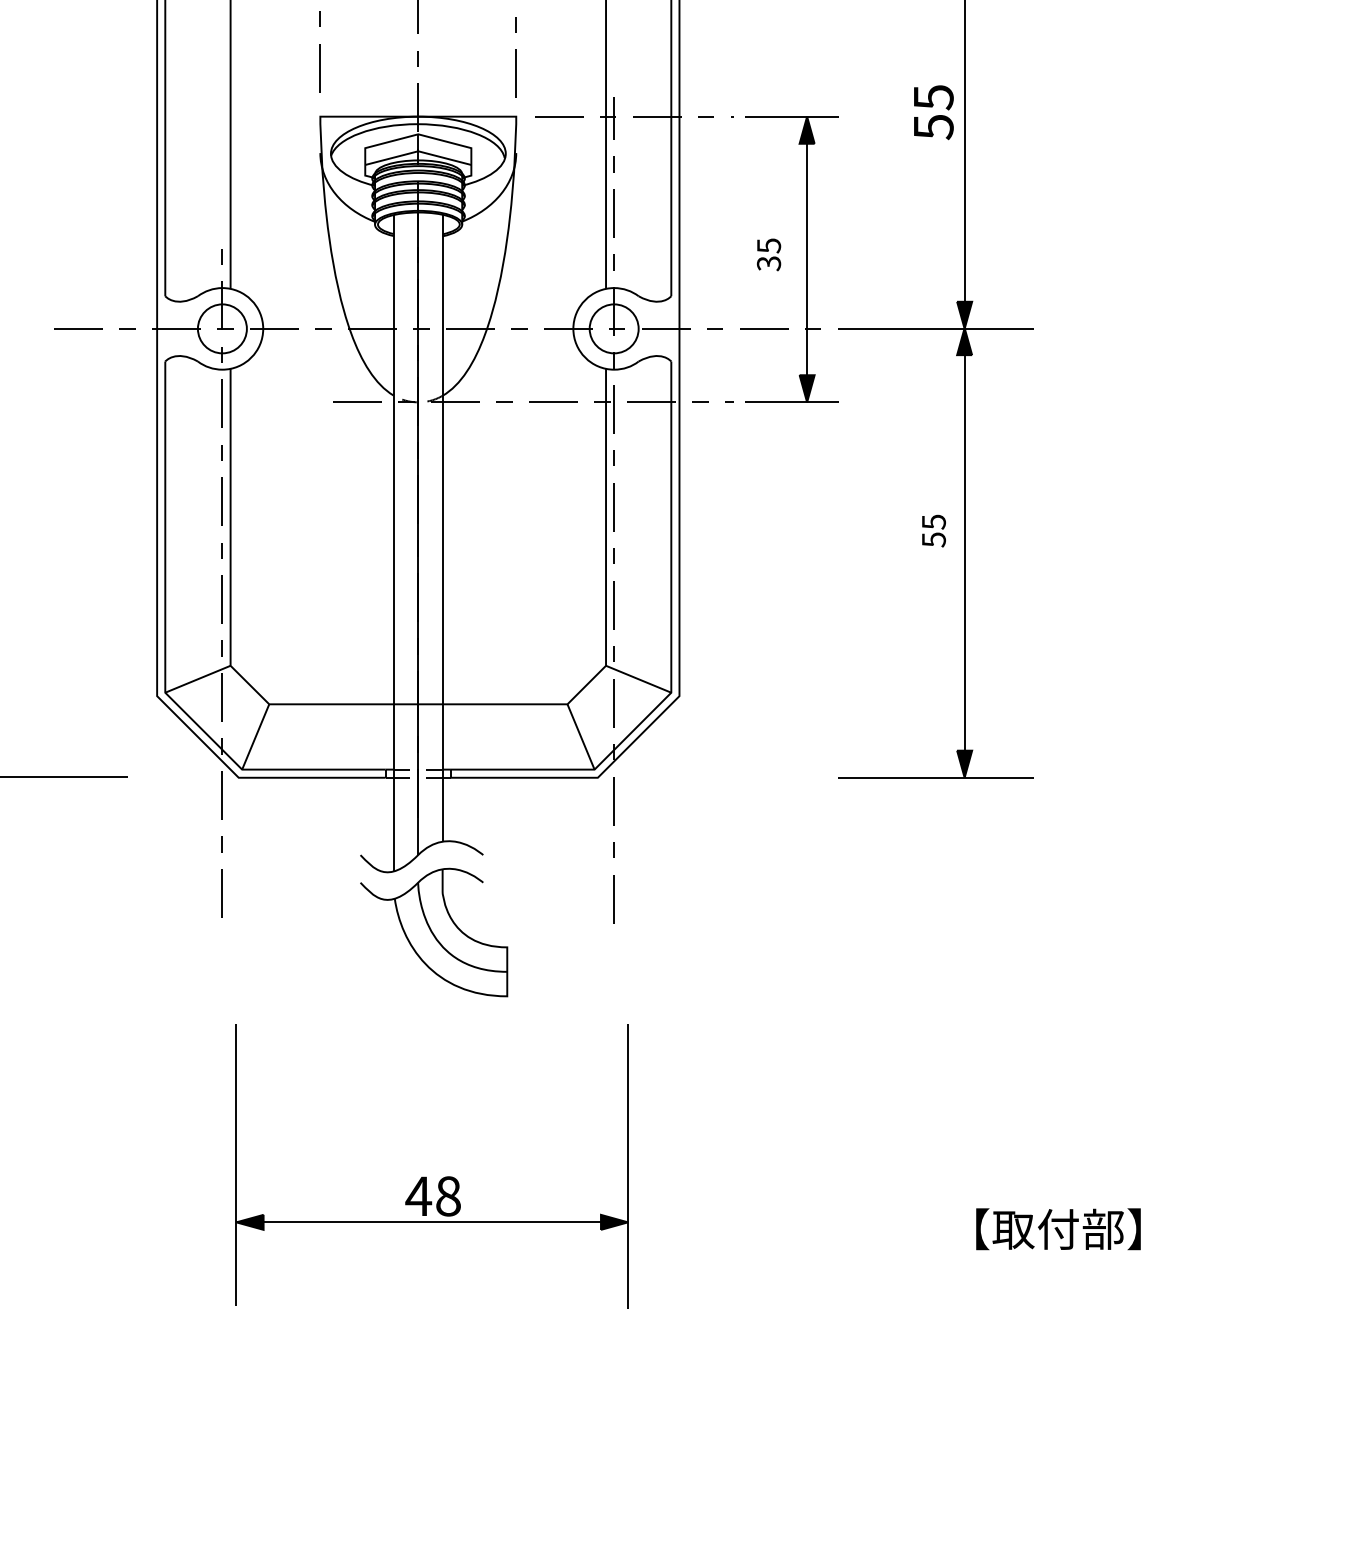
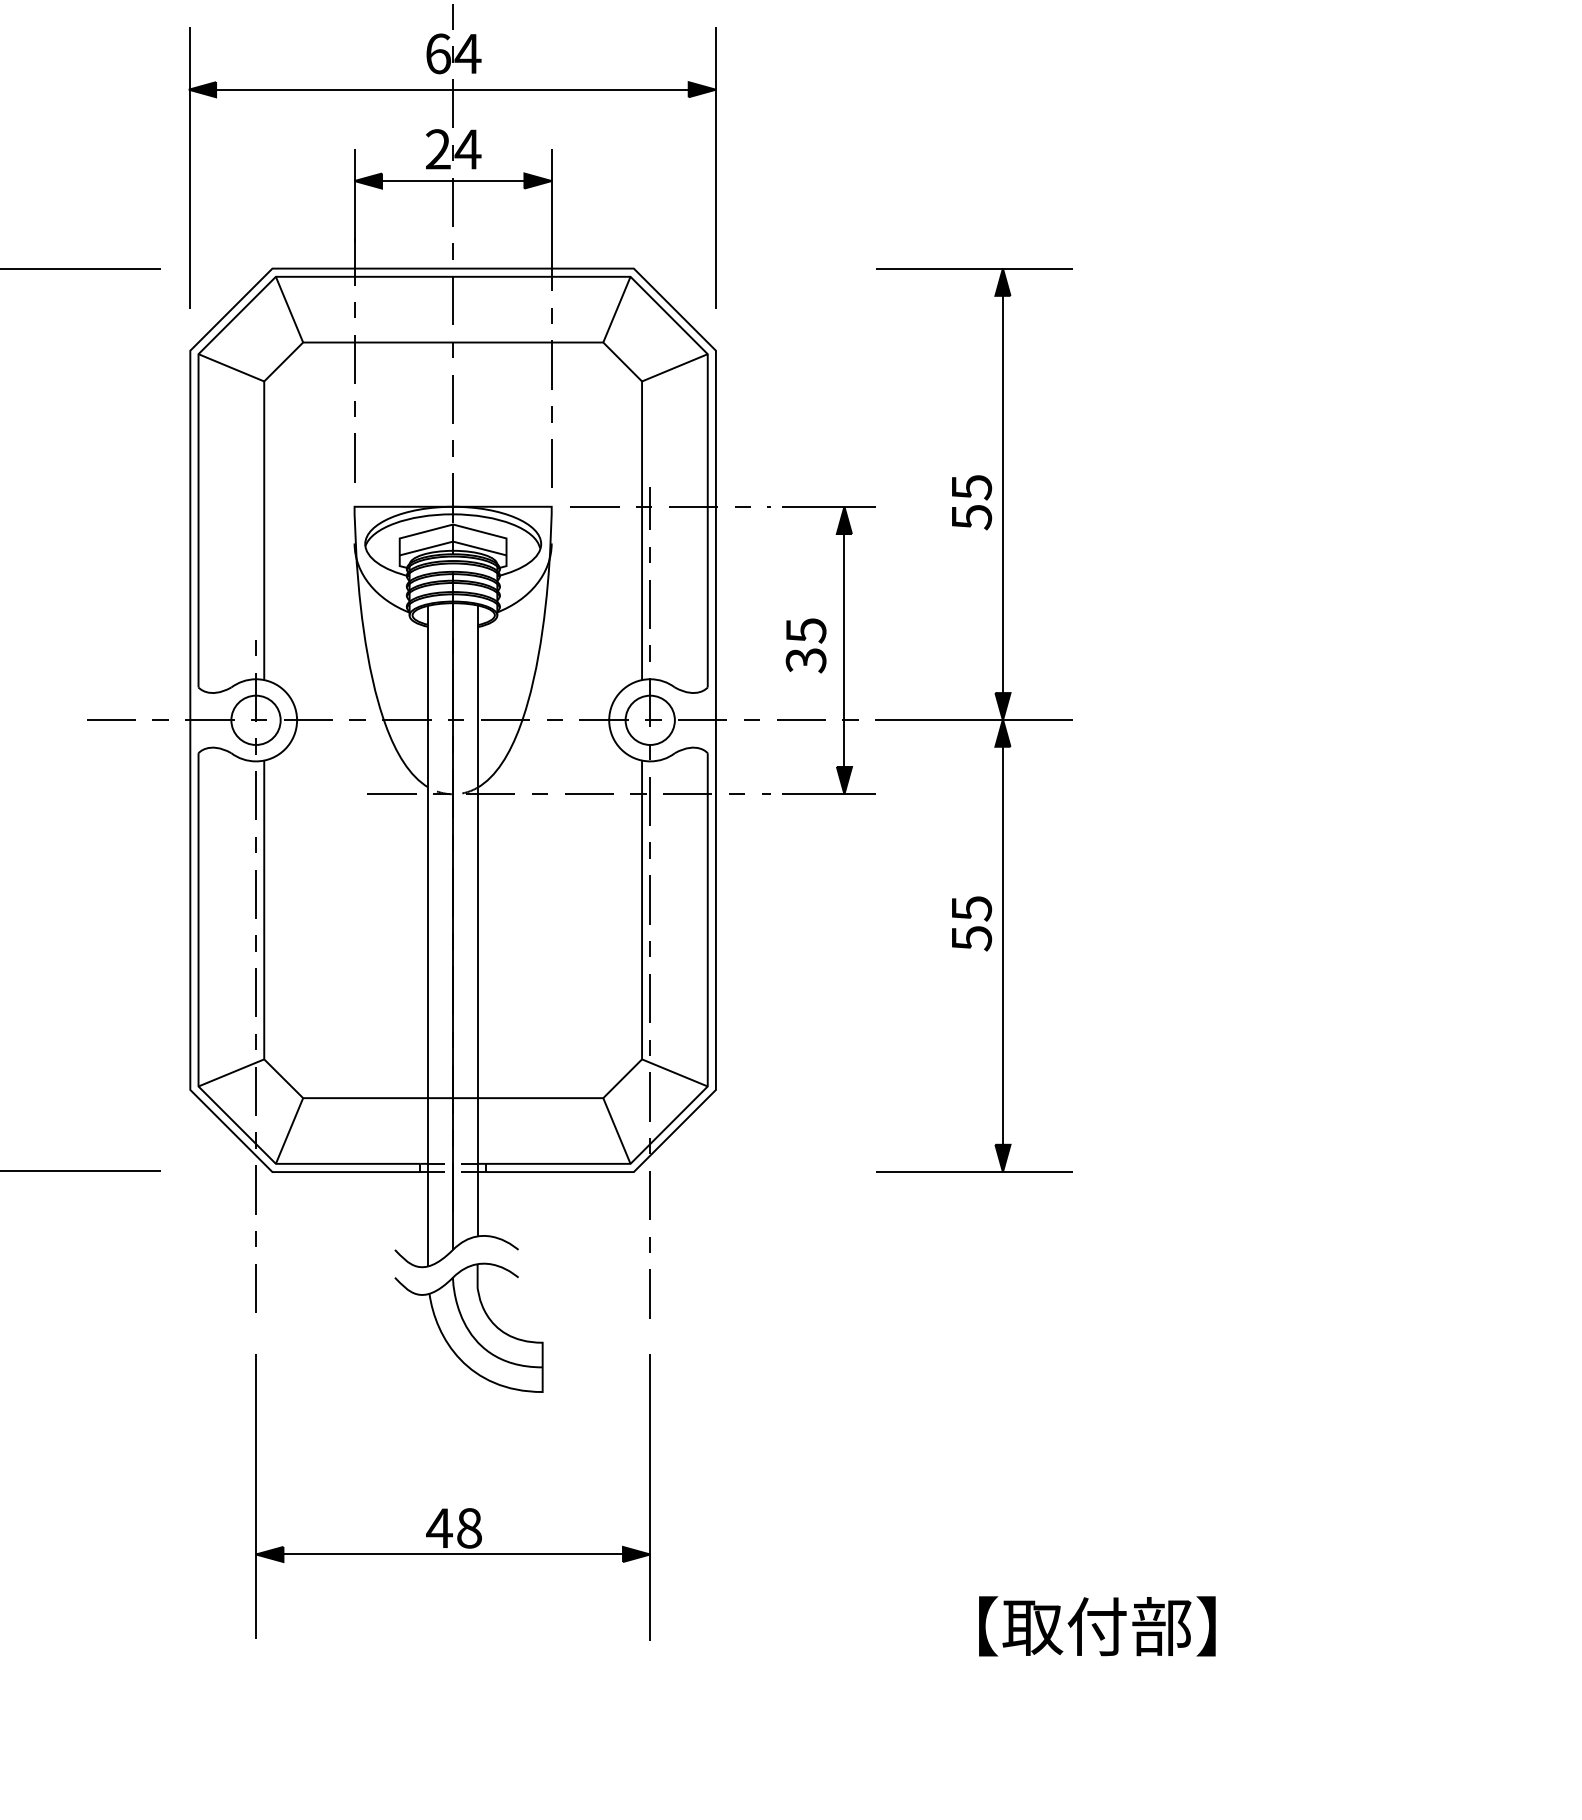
part: (768, 254) -> (805, 645), size x1.67
part: (934, 530) -> (972, 923), size x1.67
part: (426, 1176) -> (447, 1508), moved
part: (1058, 1229) -> (1097, 1626), size x1.43

